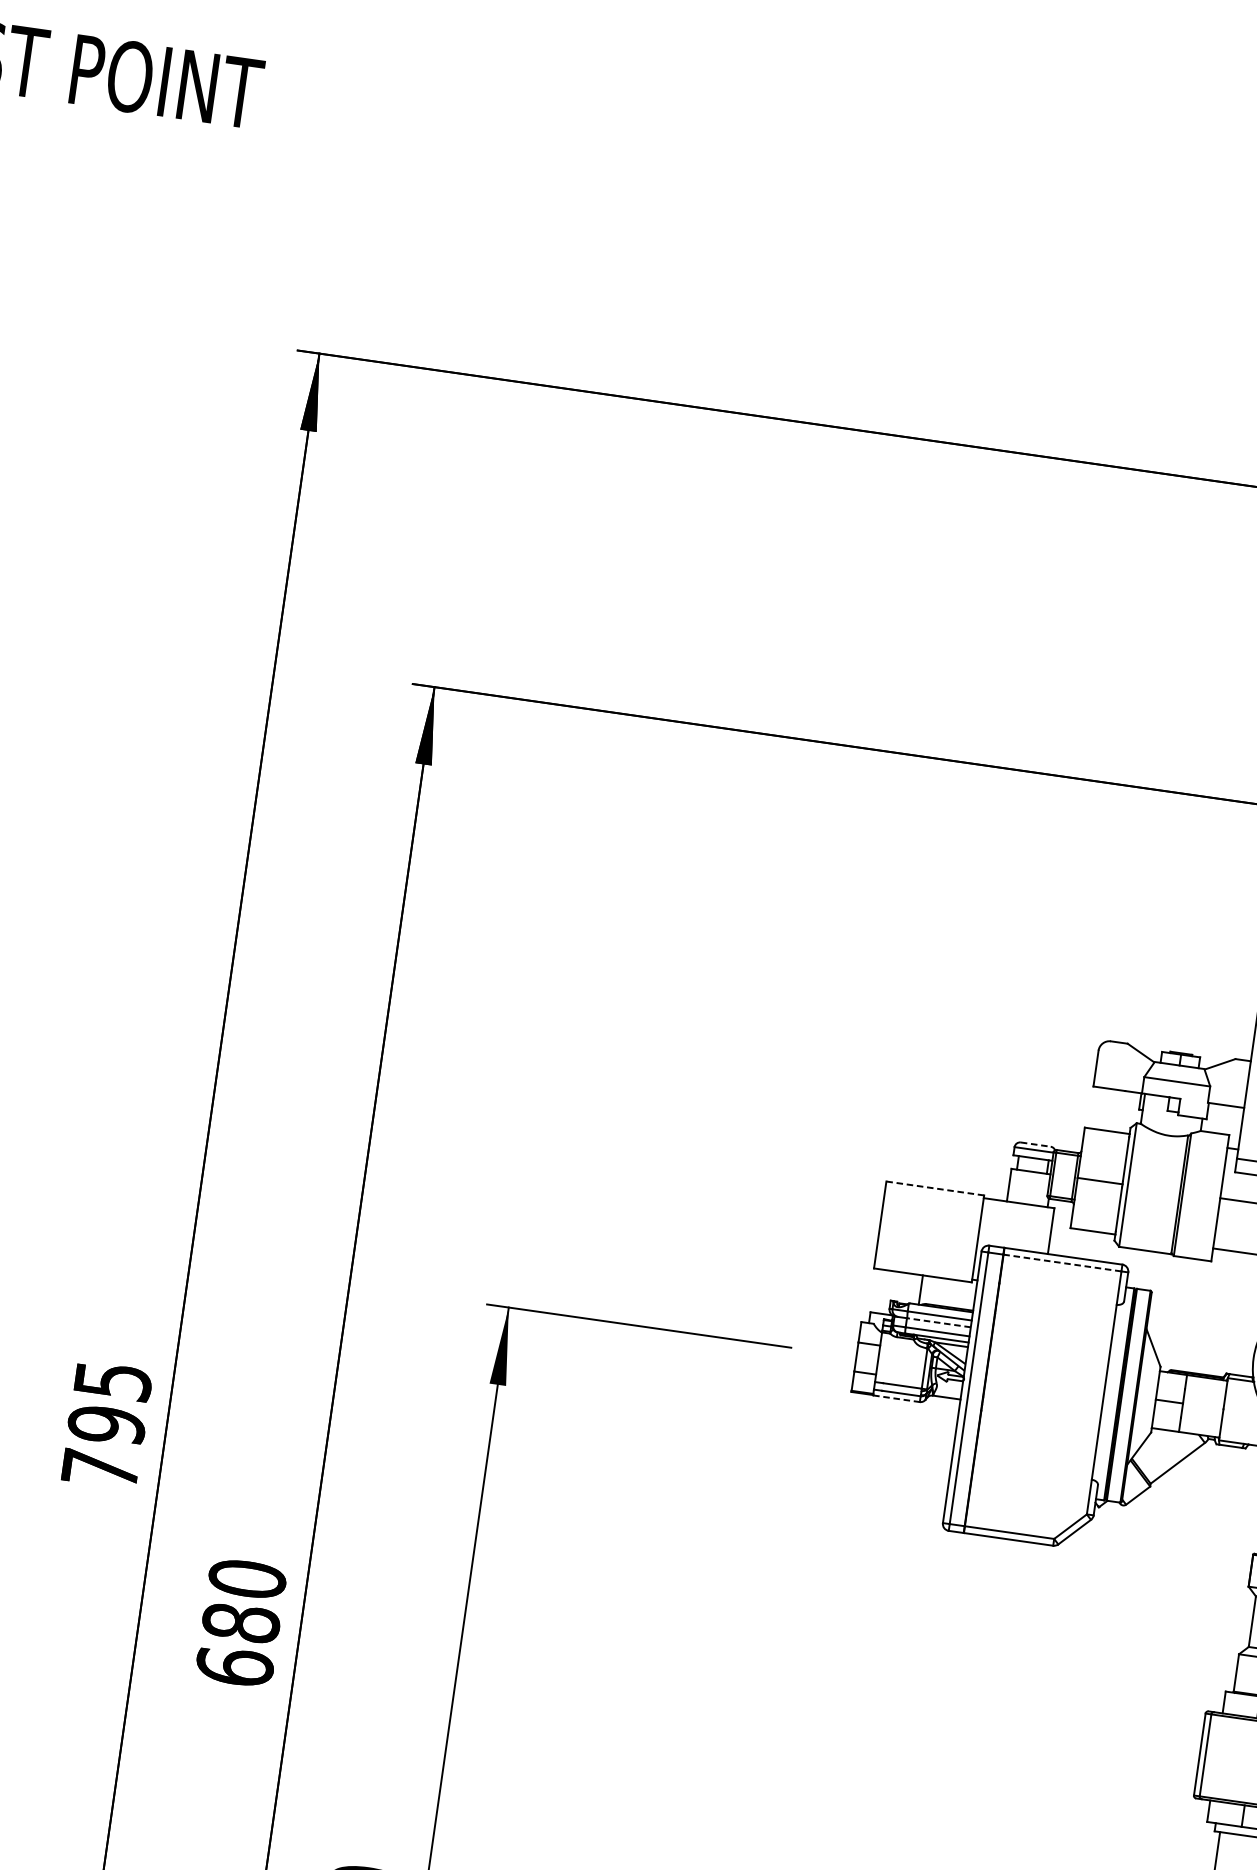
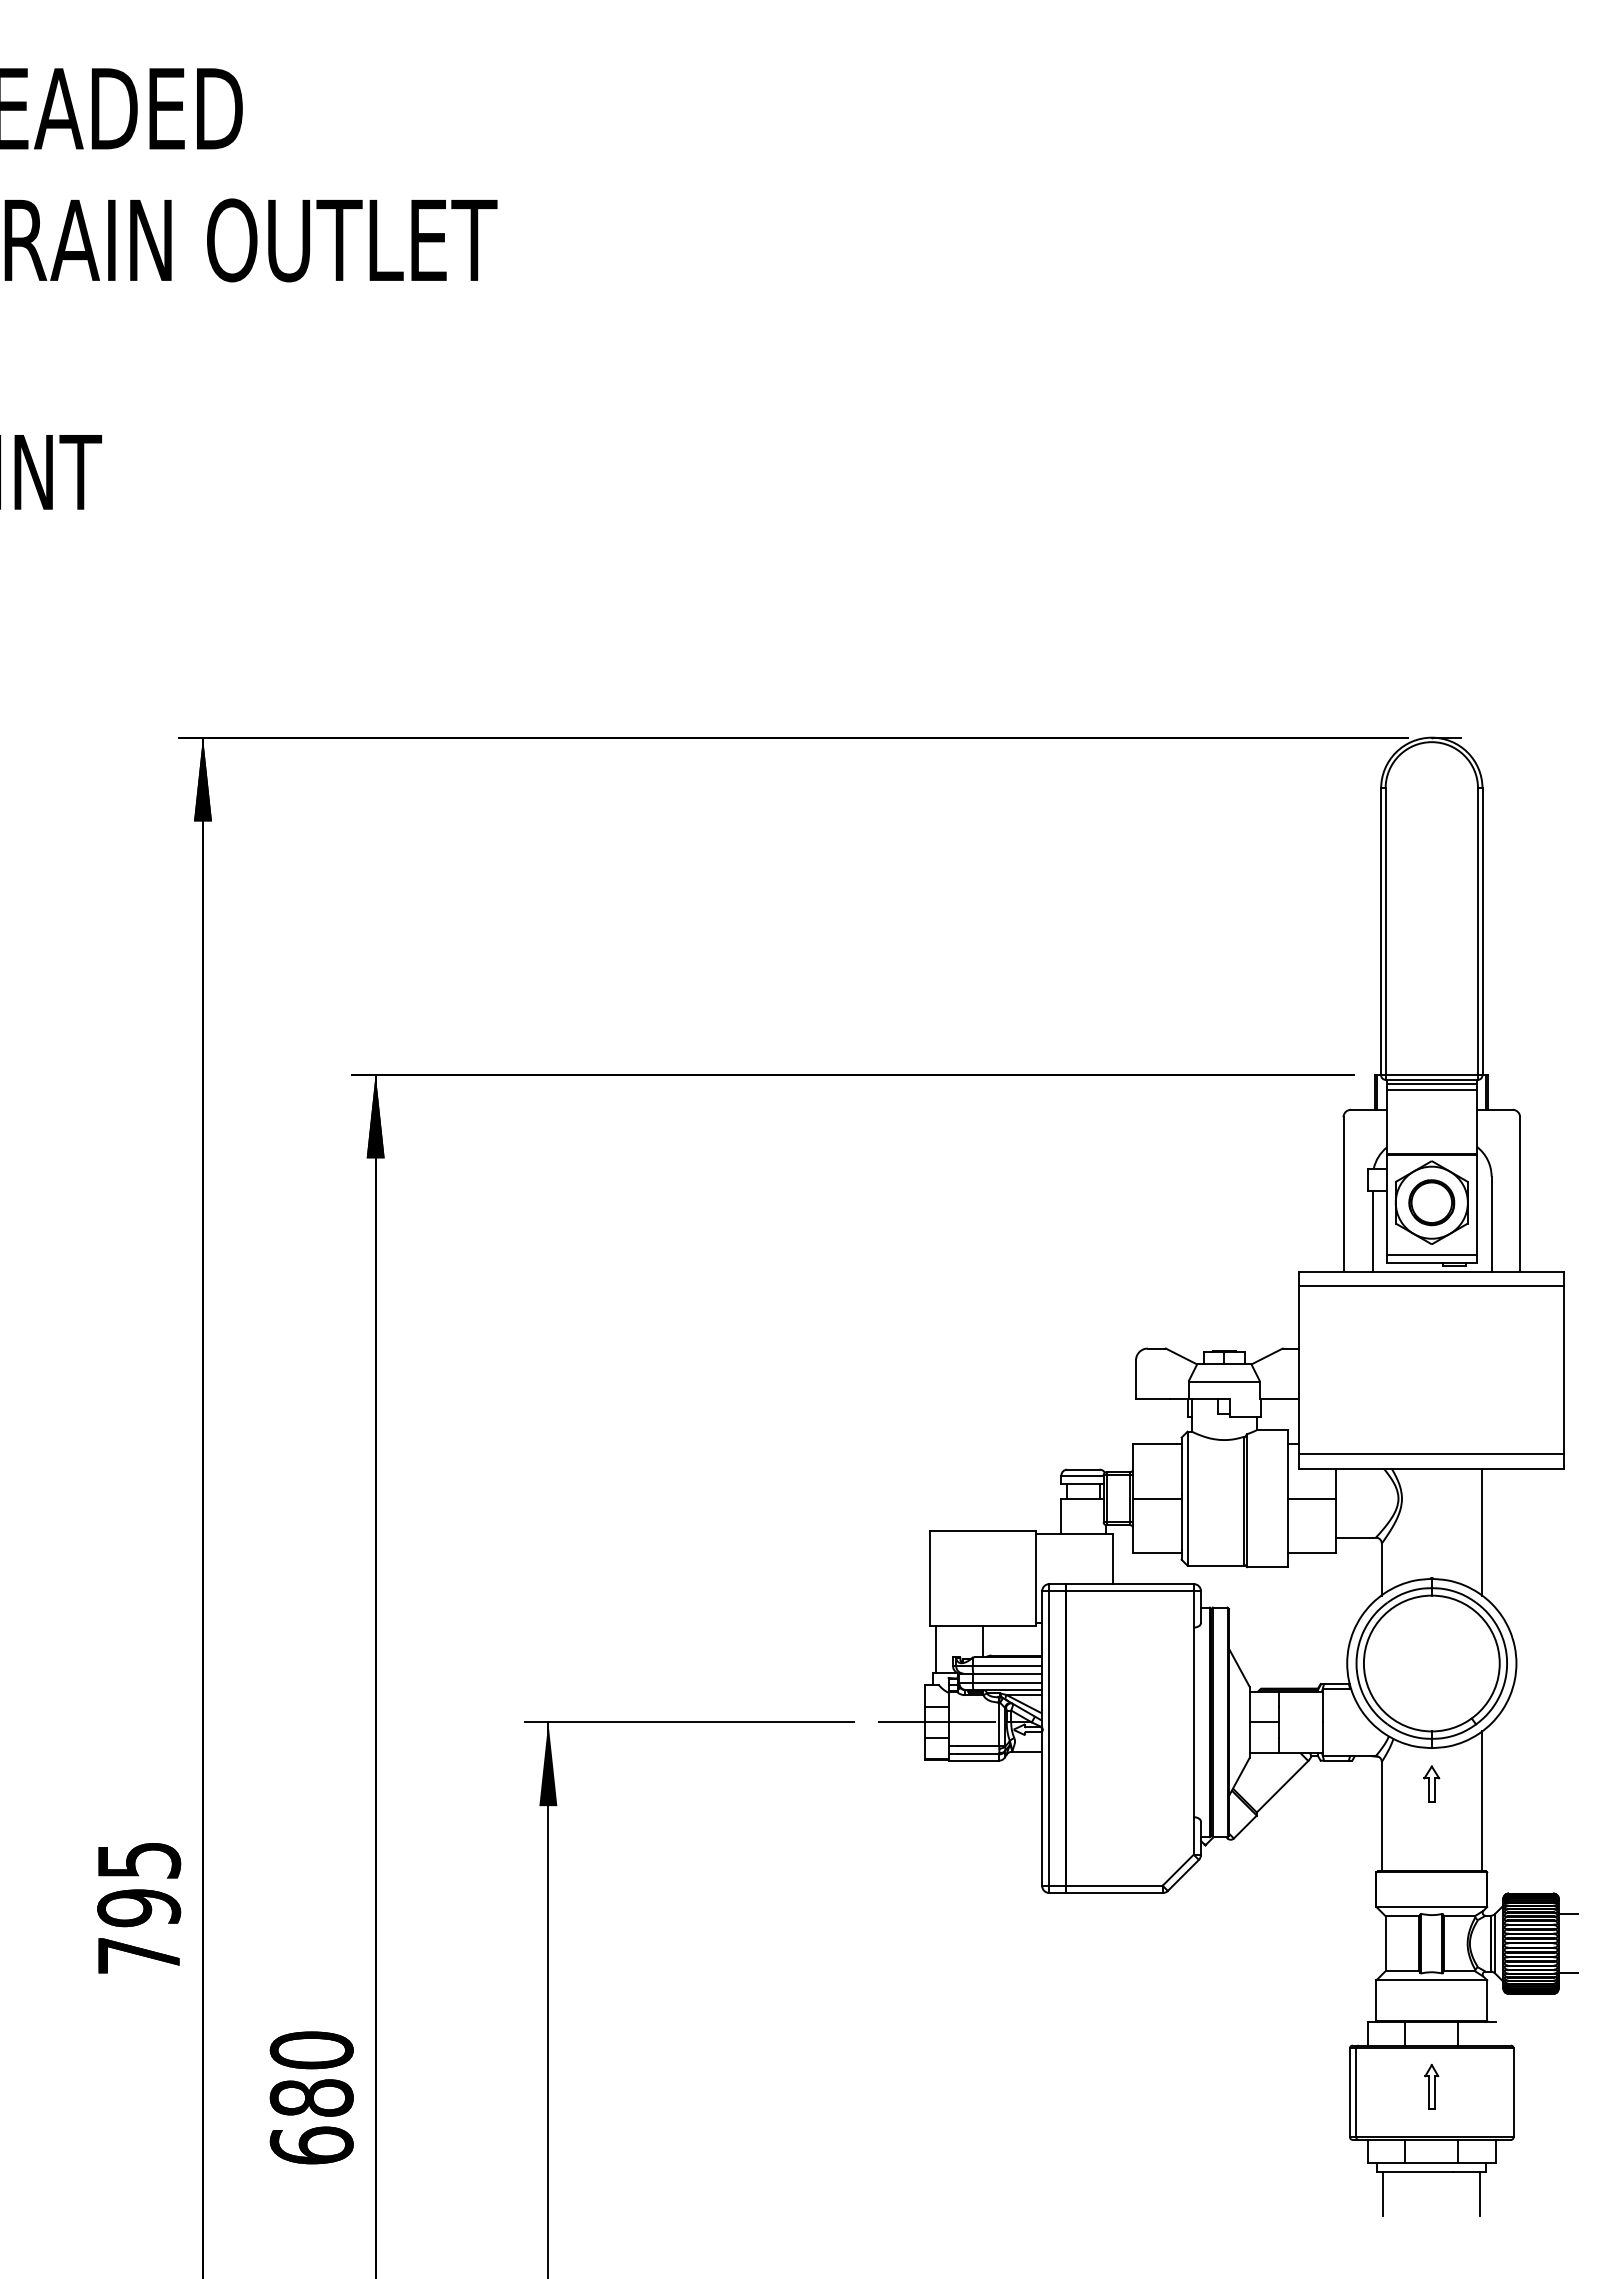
line: (1035, 1144) -> (1083, 1469), dashed -> solid
line: (935, 1188) -> (983, 1531), dashed -> solid
line: (1062, 1263) -> (1129, 1591), dashed -> solid
line: (876, 1290) -> (936, 1648), added
line: (938, 1322) -> (1007, 1673), dashed -> solid
line: (866, 1358) -> (936, 1722), added
line: (897, 1398) -> (974, 1760), dashed -> solid

